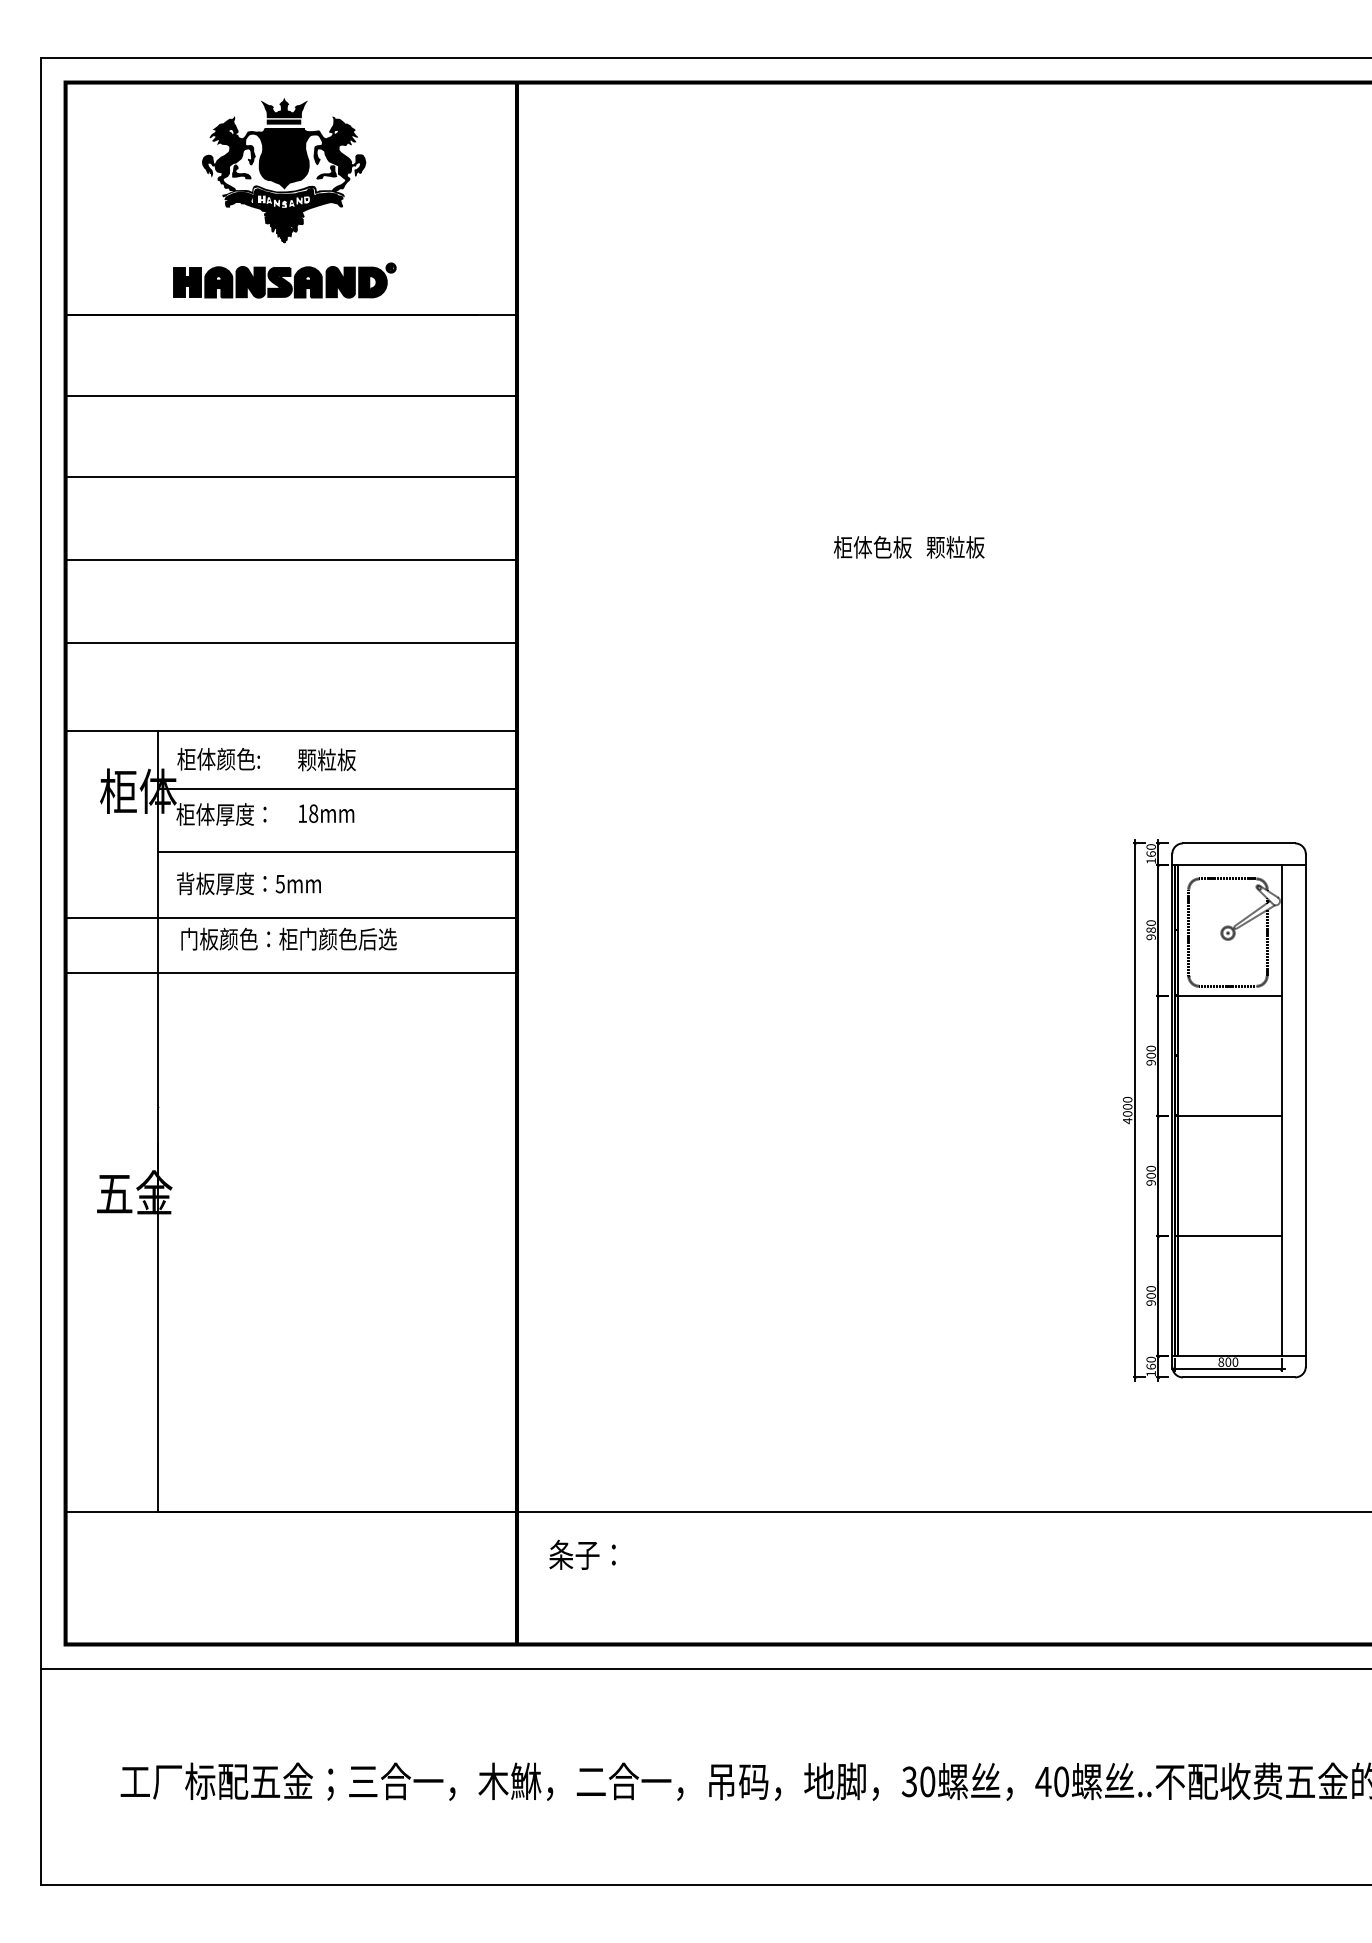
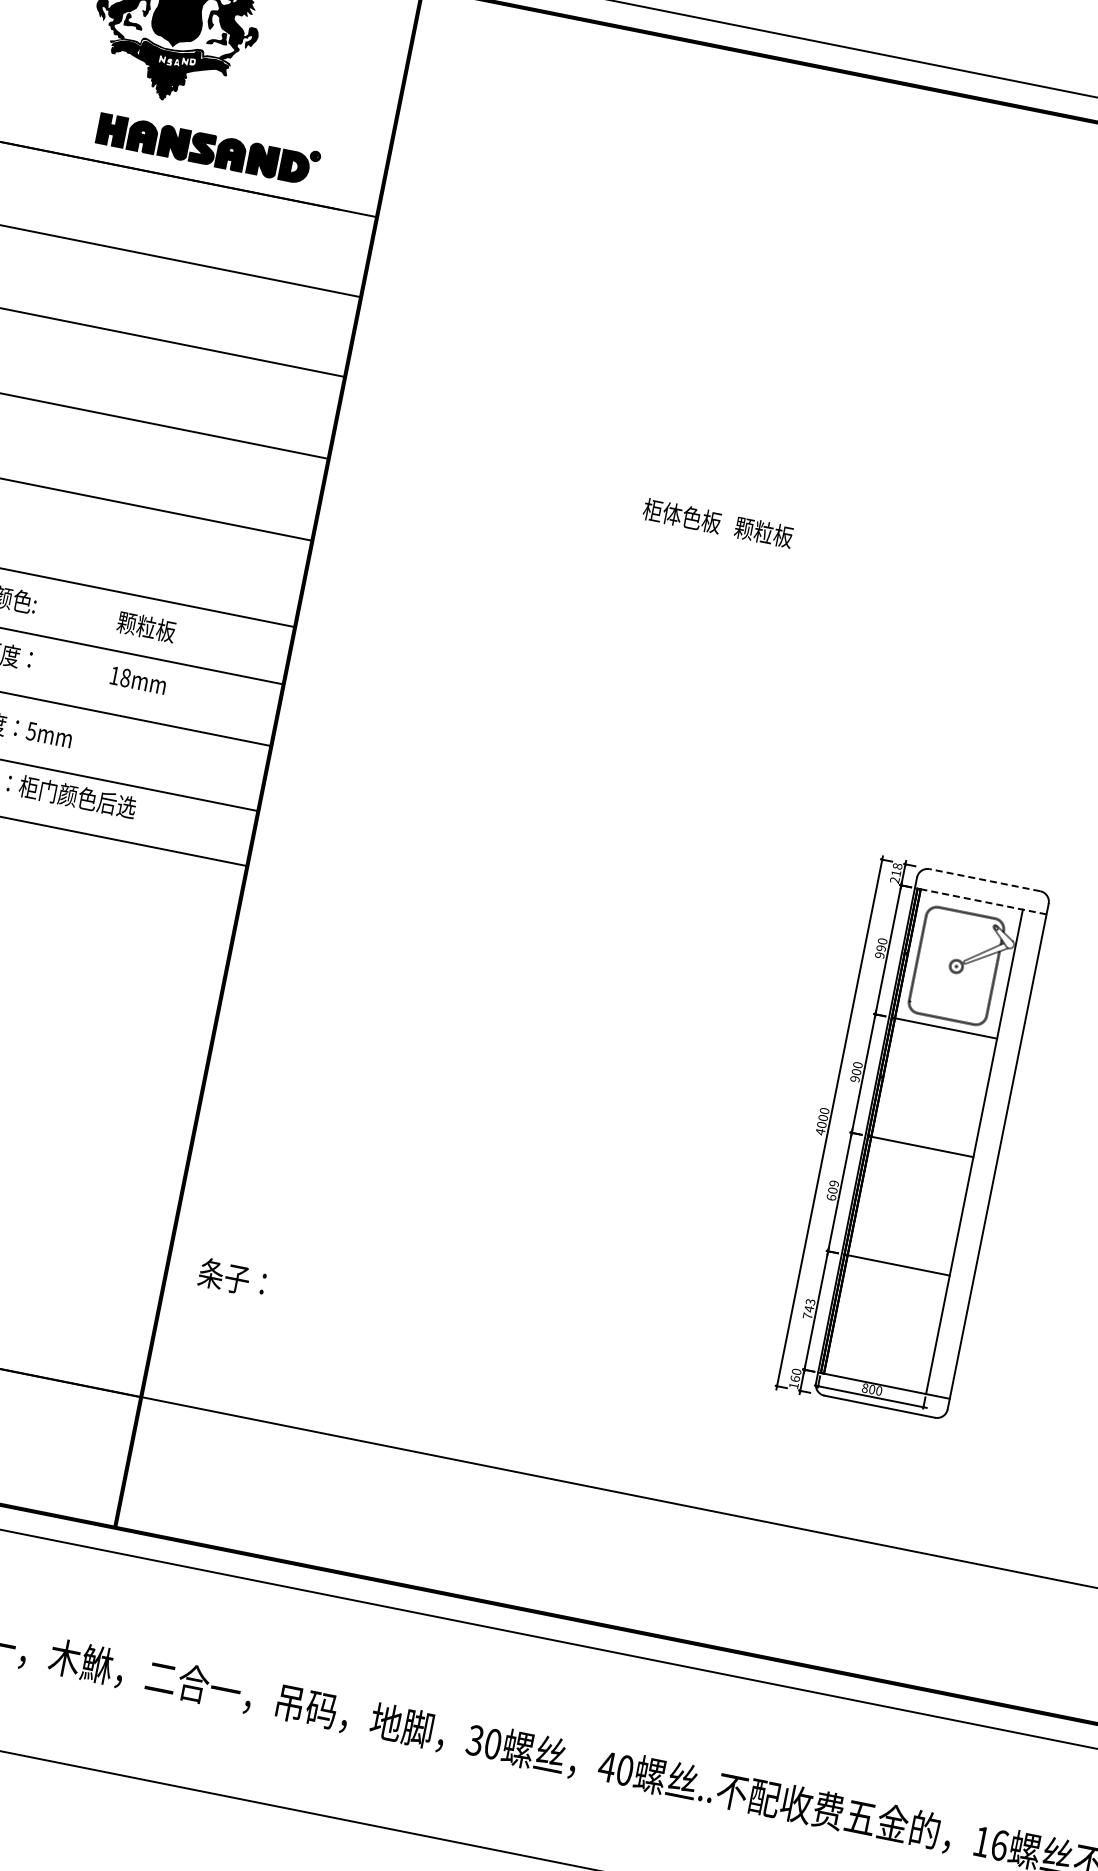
part: (284, 280) -> (207, 147), moved
text: (326, 759) -> (146, 626), moved
text: (326, 813) -> (138, 680), moved
line: (1238, 843) -> (984, 880), solid -> dashed
text: (1150, 854) -> (895, 873), 160 -> 218
line: (1239, 864) -> (981, 901), solid -> dashed
text: (1150, 930) -> (880, 948), 980 -> 990
text: (1150, 1175) -> (832, 1190), 900 -> 609
text: (1150, 1295) -> (808, 1308), 900 -> 743
text: (582, 1554) -> (232, 1277), moved

